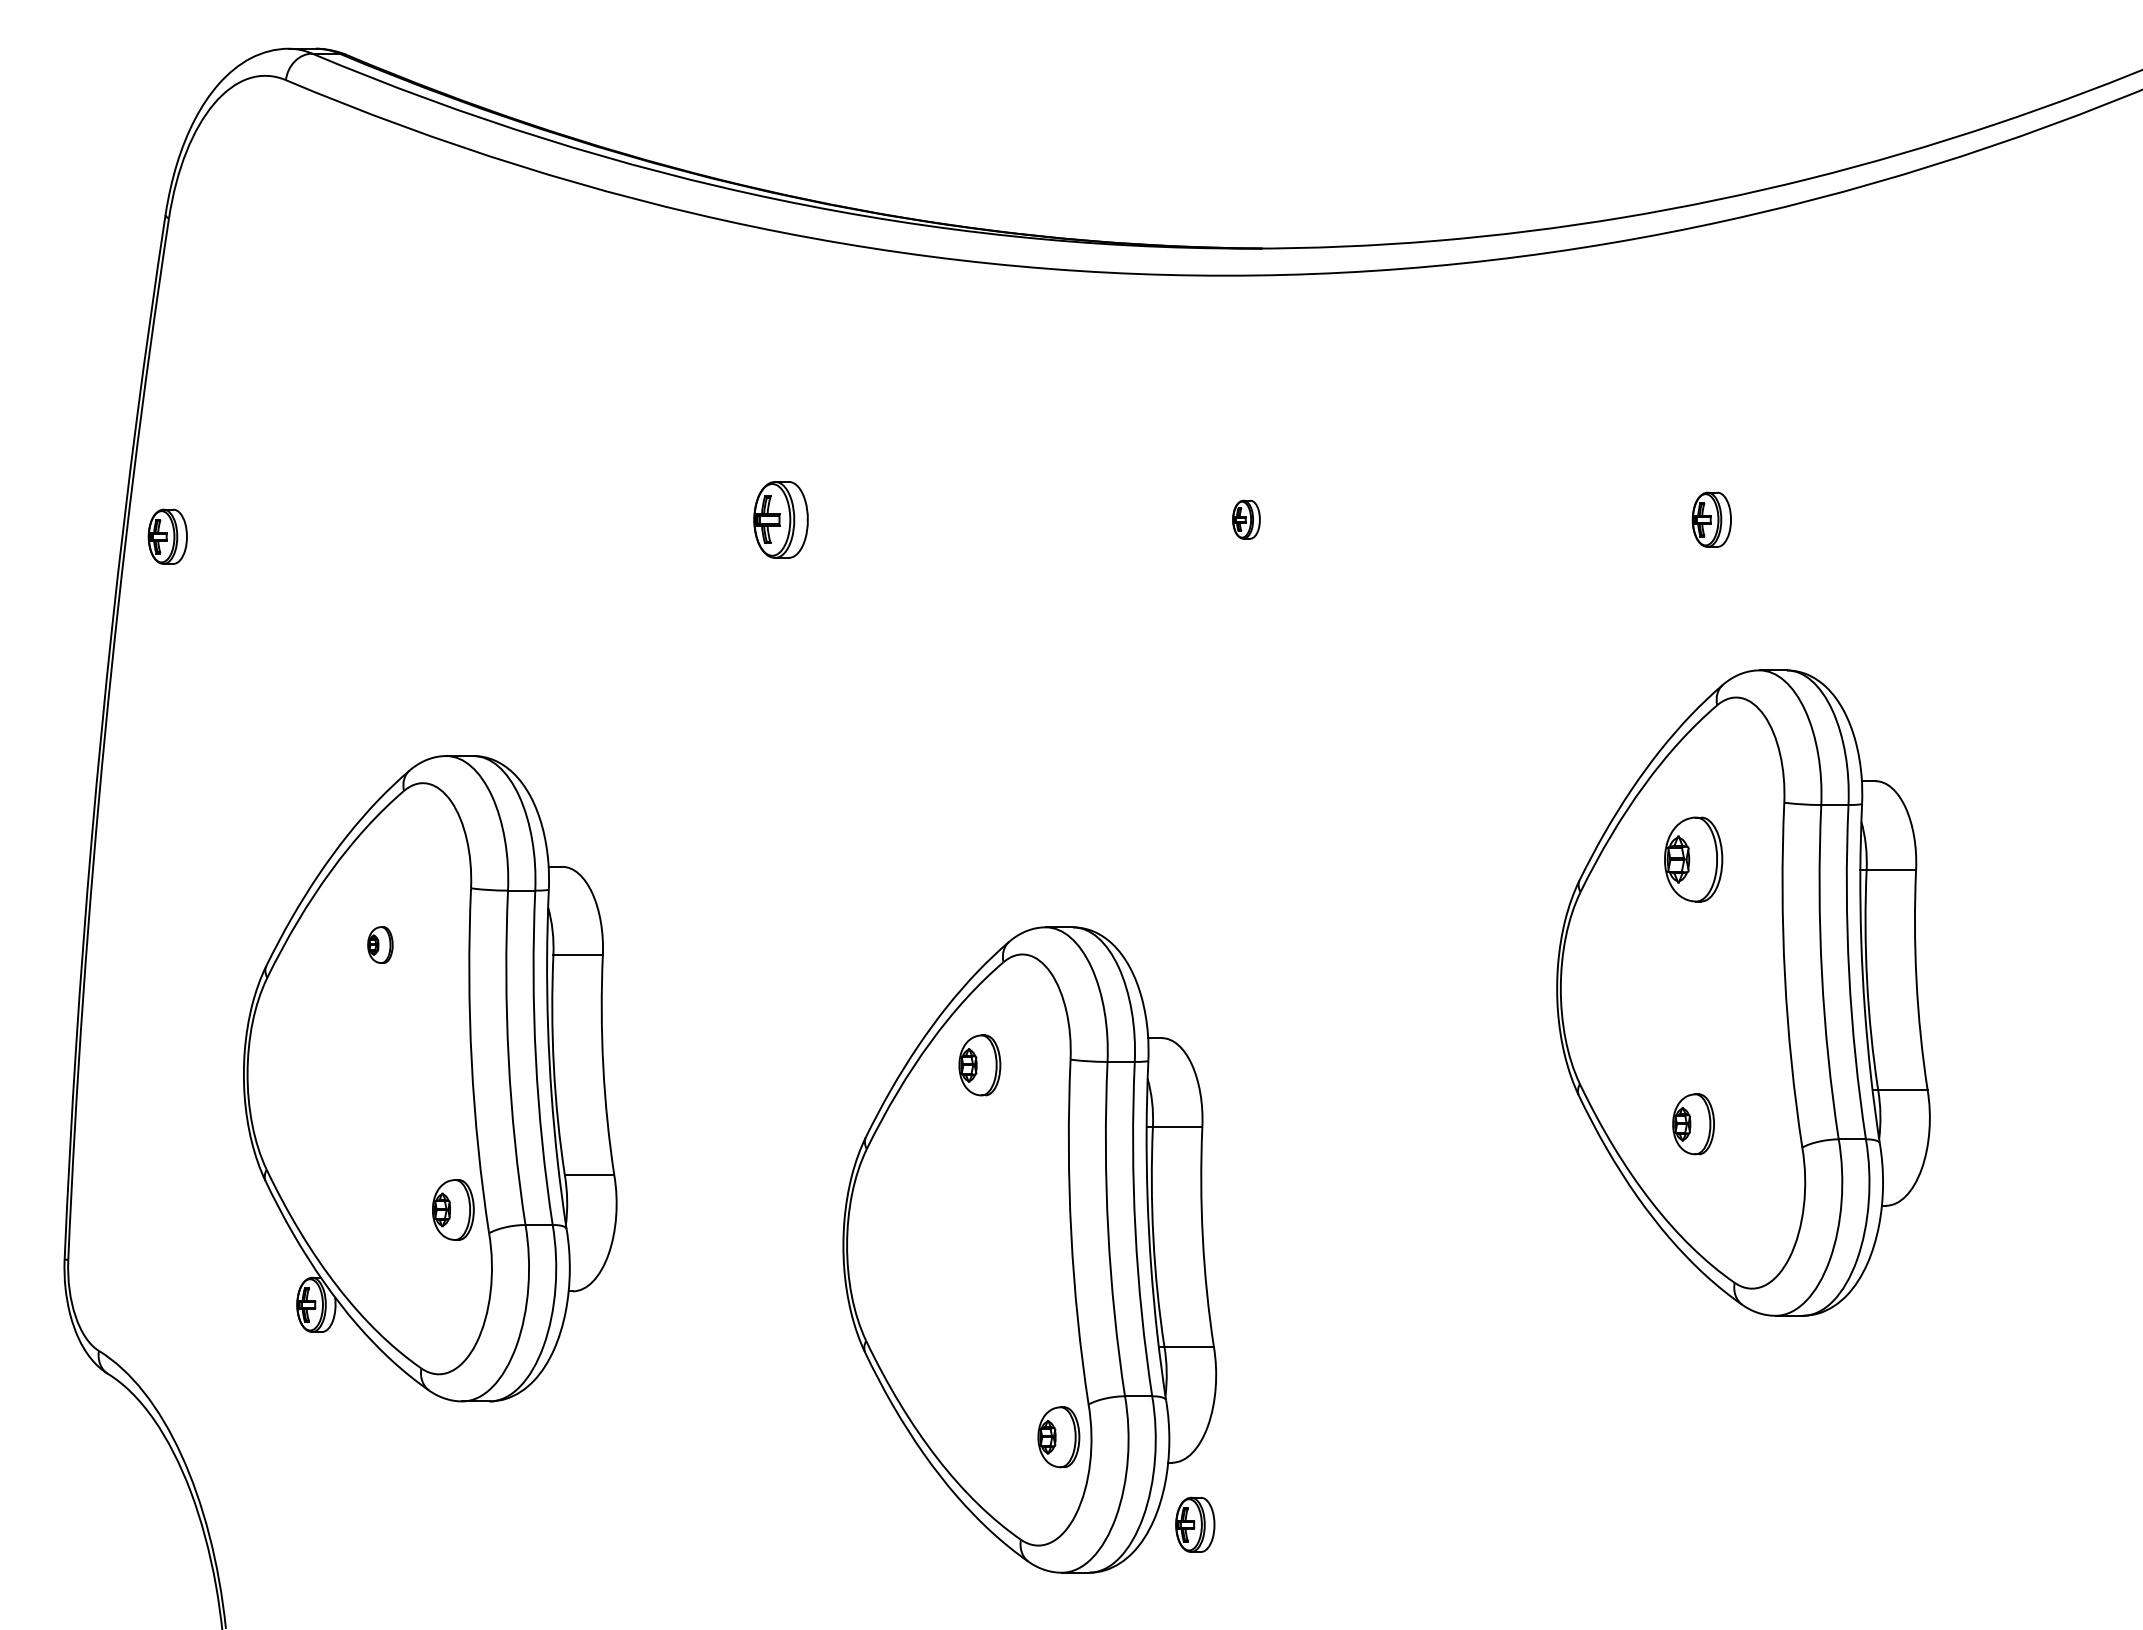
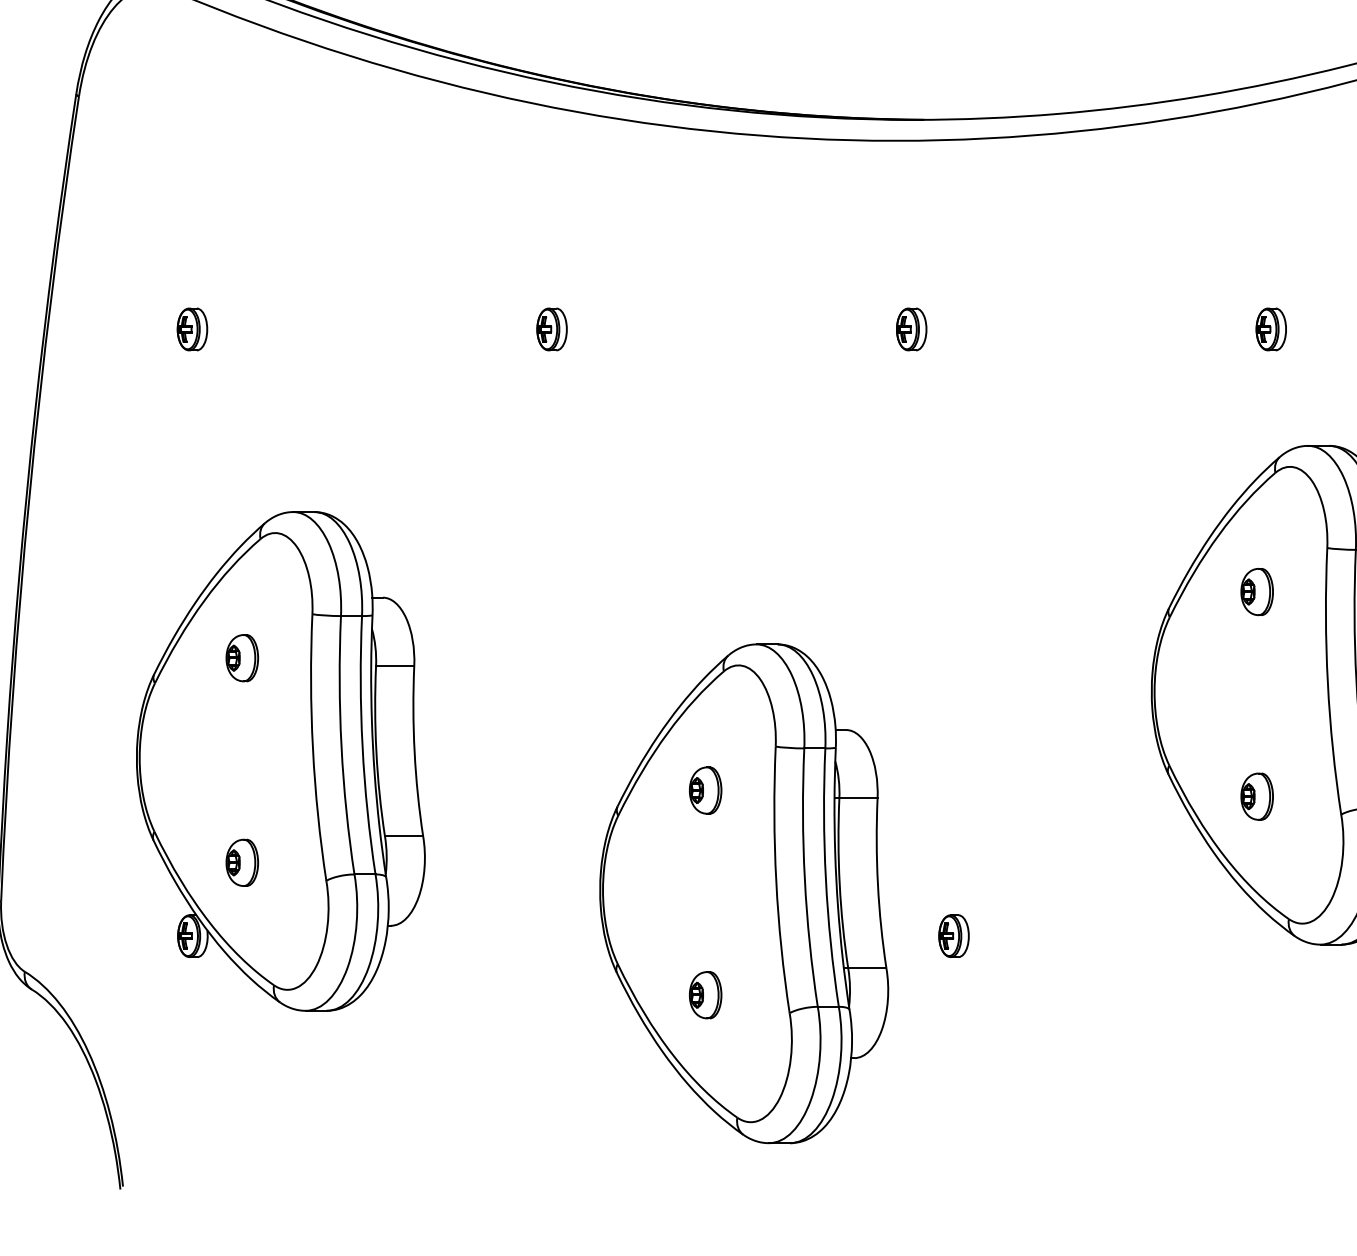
part: (781, 519) -> (552, 329), size x0.71
part: (1246, 519) -> (911, 329), size x1.43
part: (167, 536) -> (192, 329), moved
part: (1693, 859) -> (1257, 592), size x0.71
part: (380, 944) -> (242, 657), size x1.67
part: (979, 1065) -> (705, 790), moved
part: (453, 1209) -> (242, 862), moved
part: (1058, 1437) -> (705, 995), moved
part: (1195, 1524) -> (954, 935), moved

